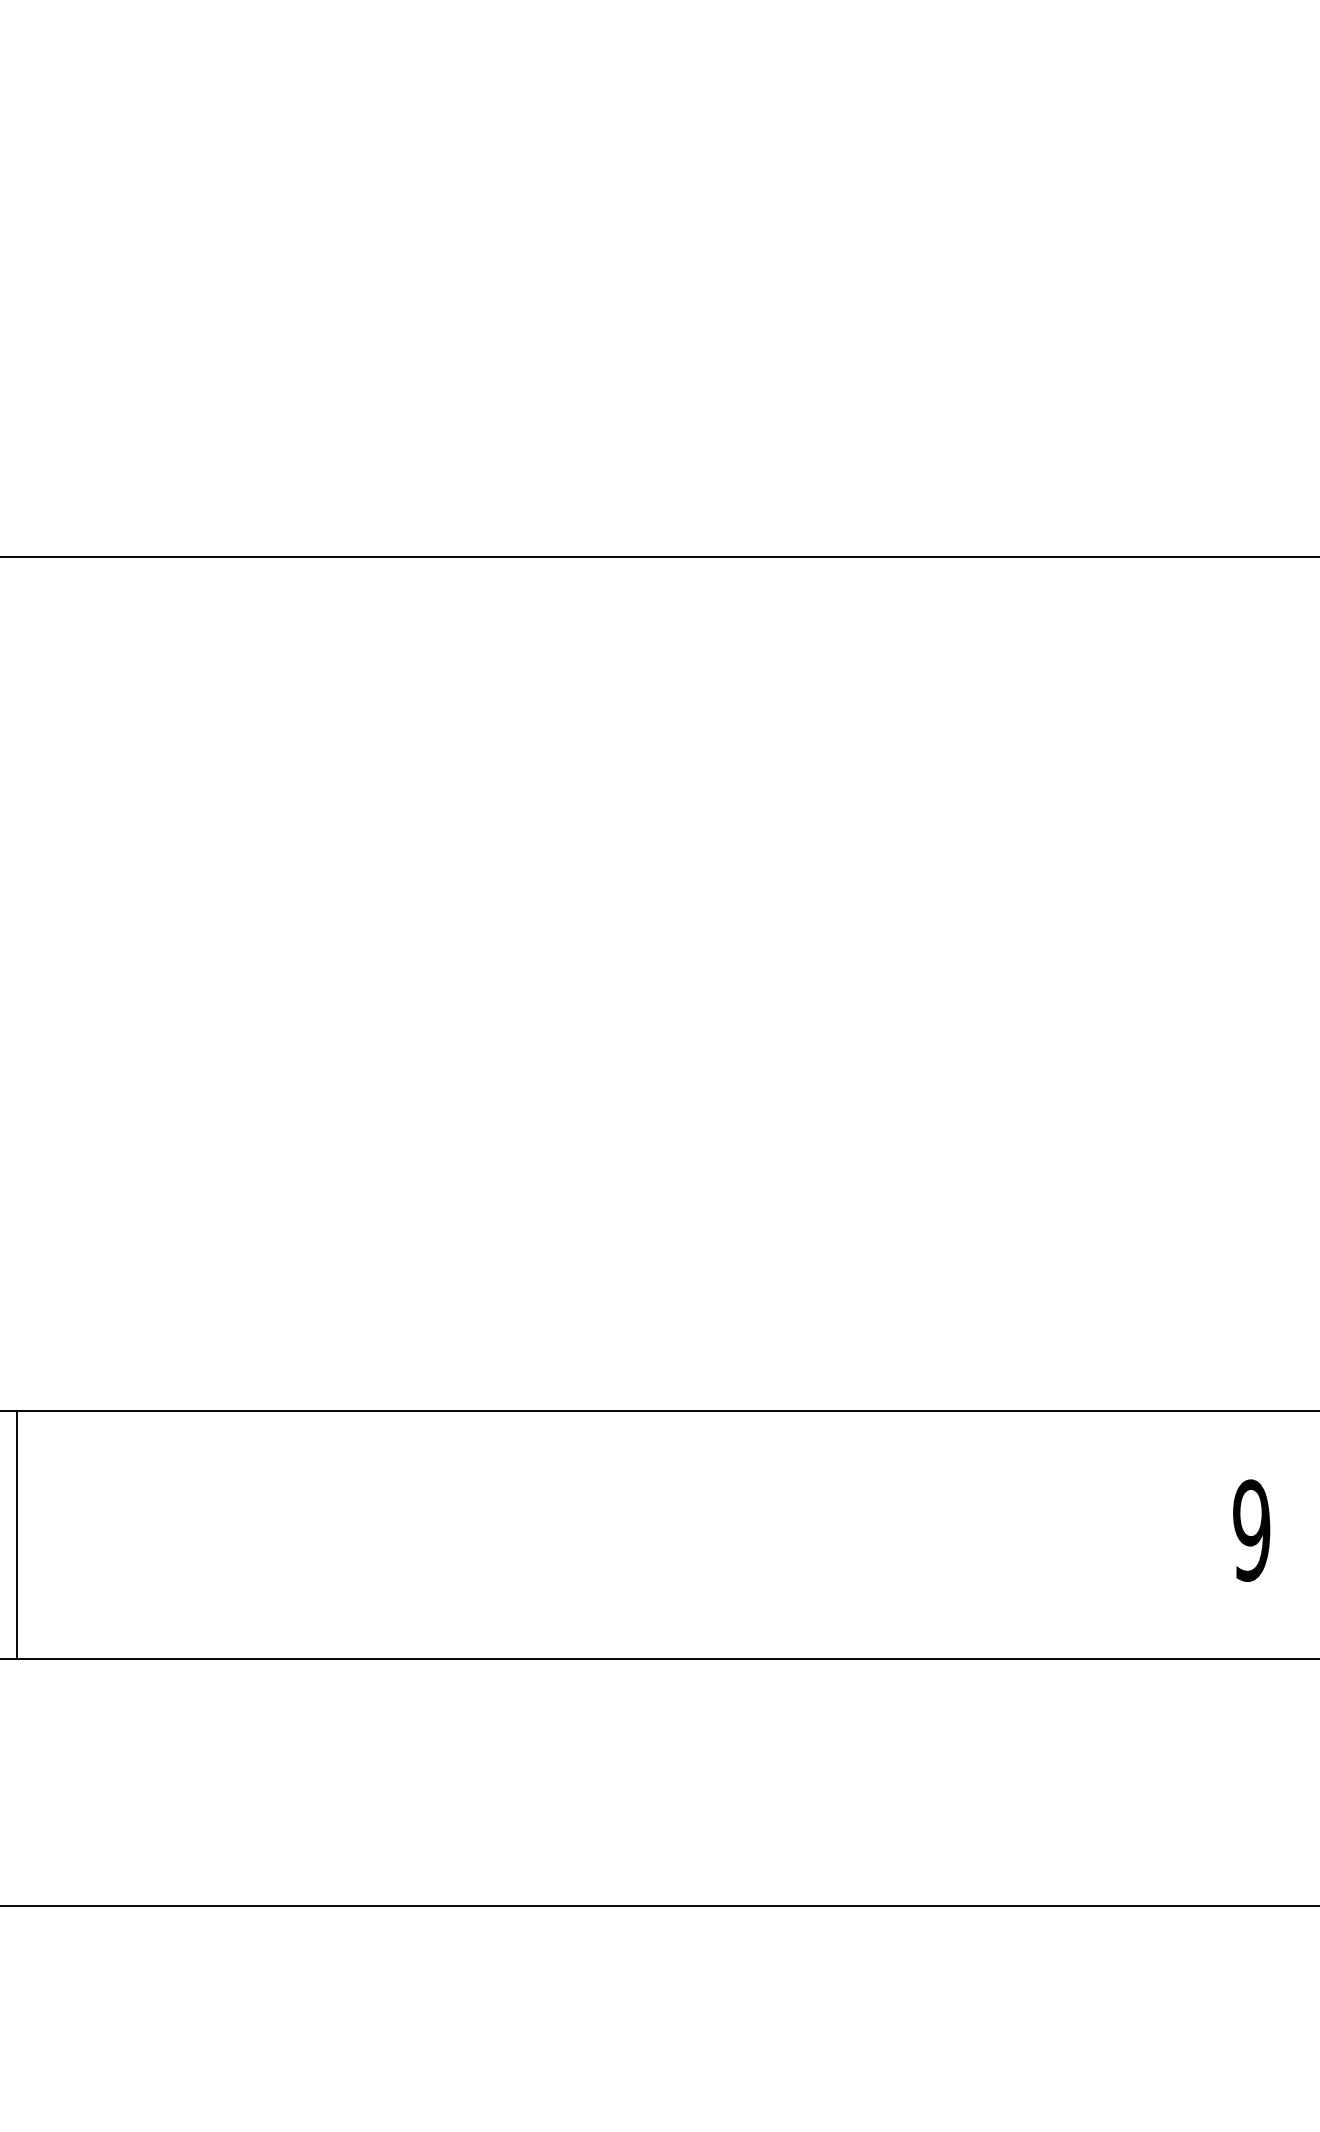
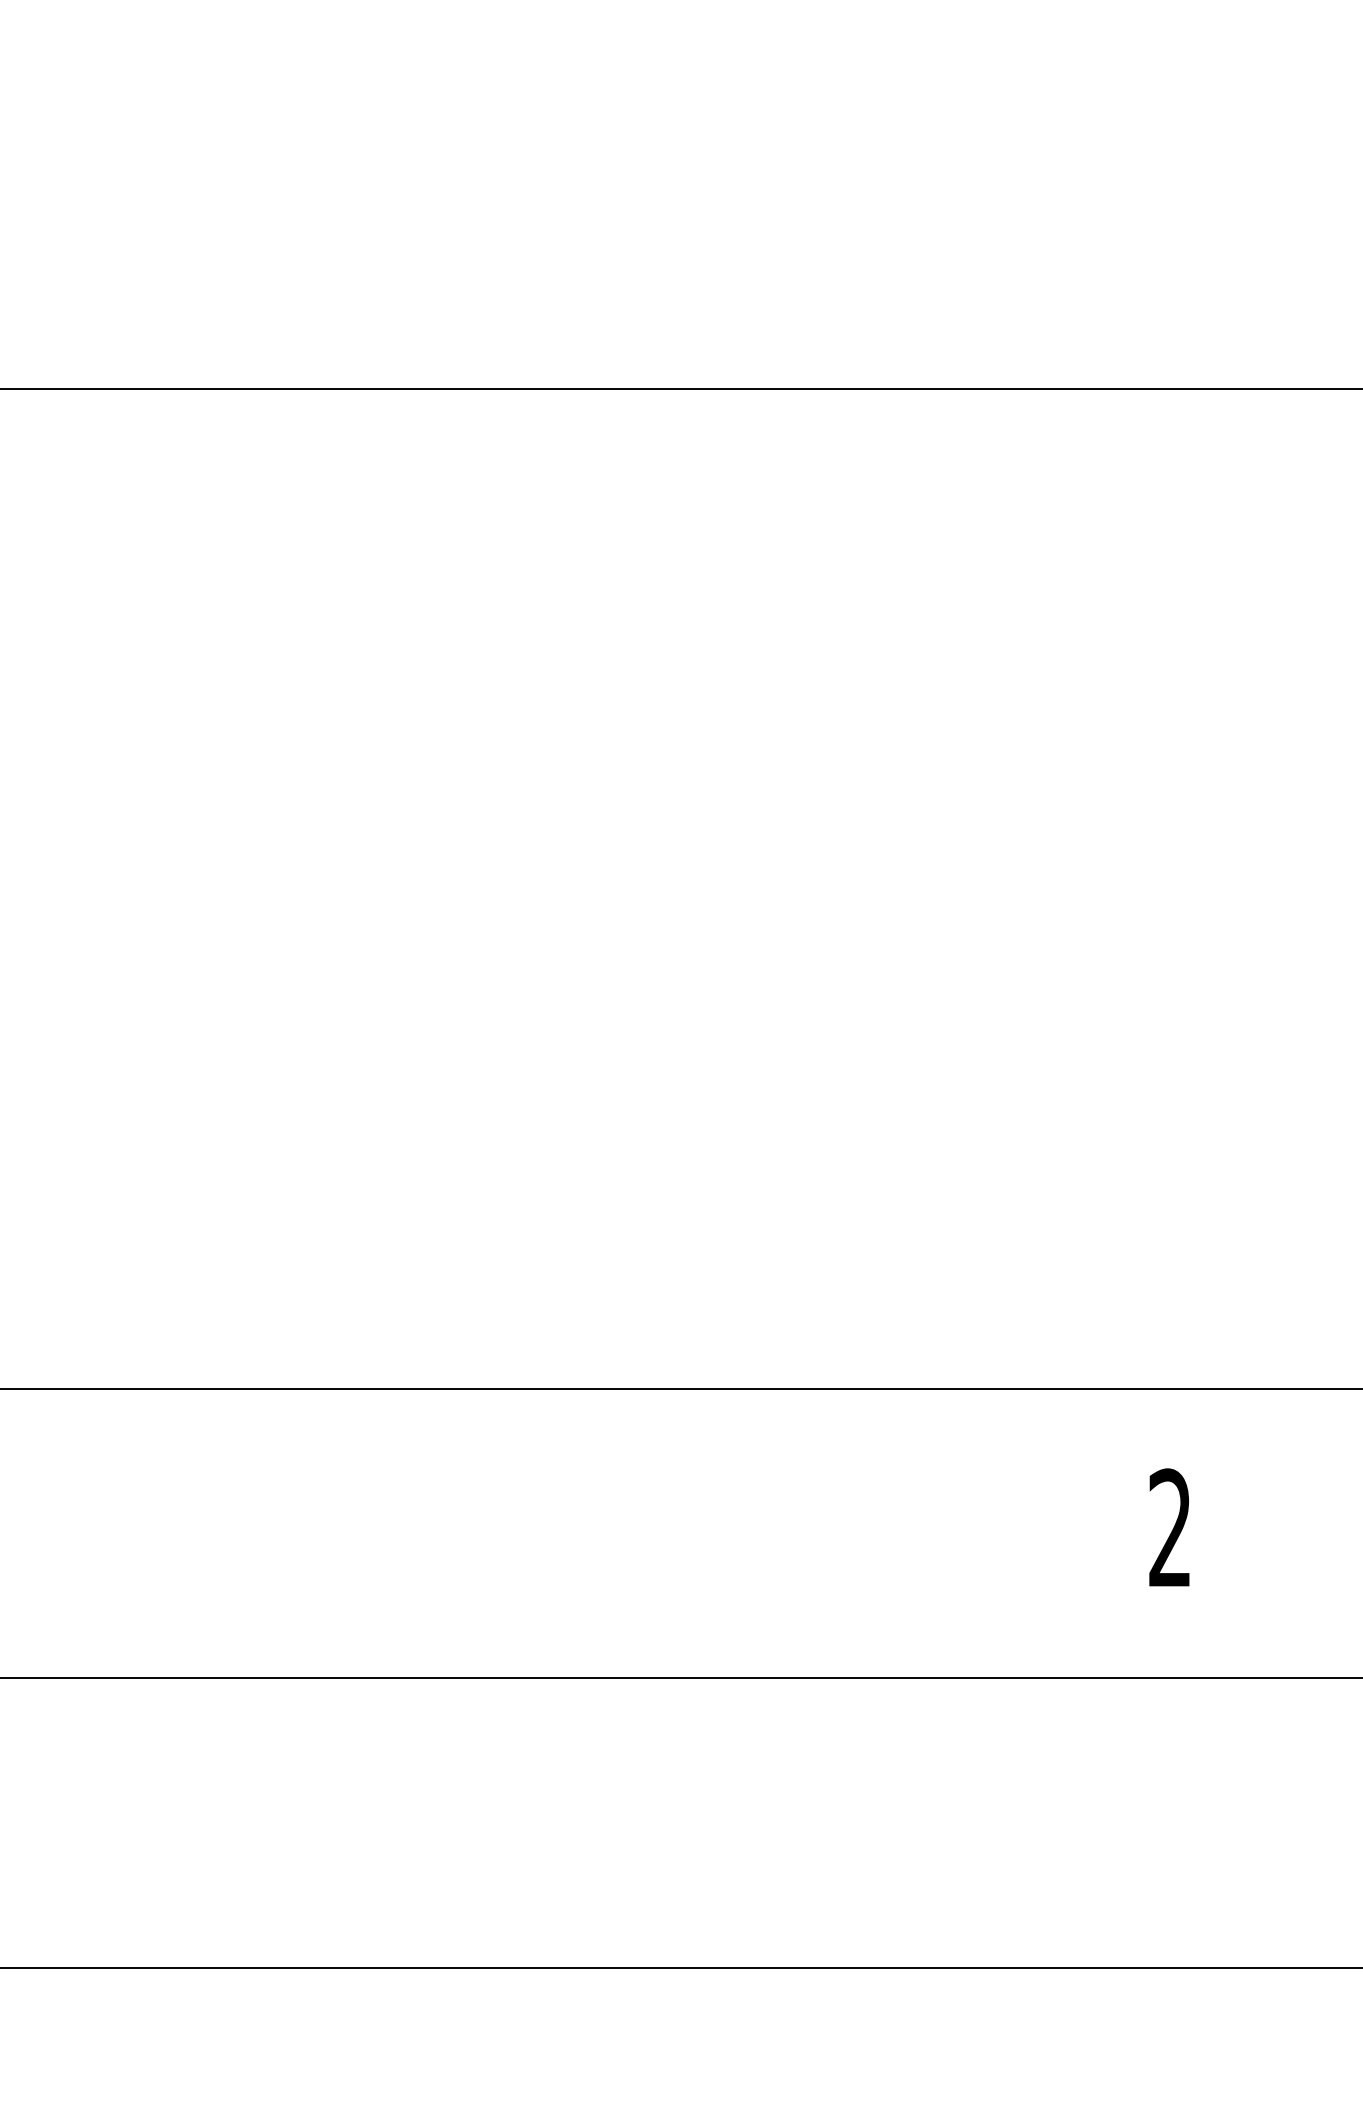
text: (1251, 1530) -> (1170, 1528), 9 -> 2

